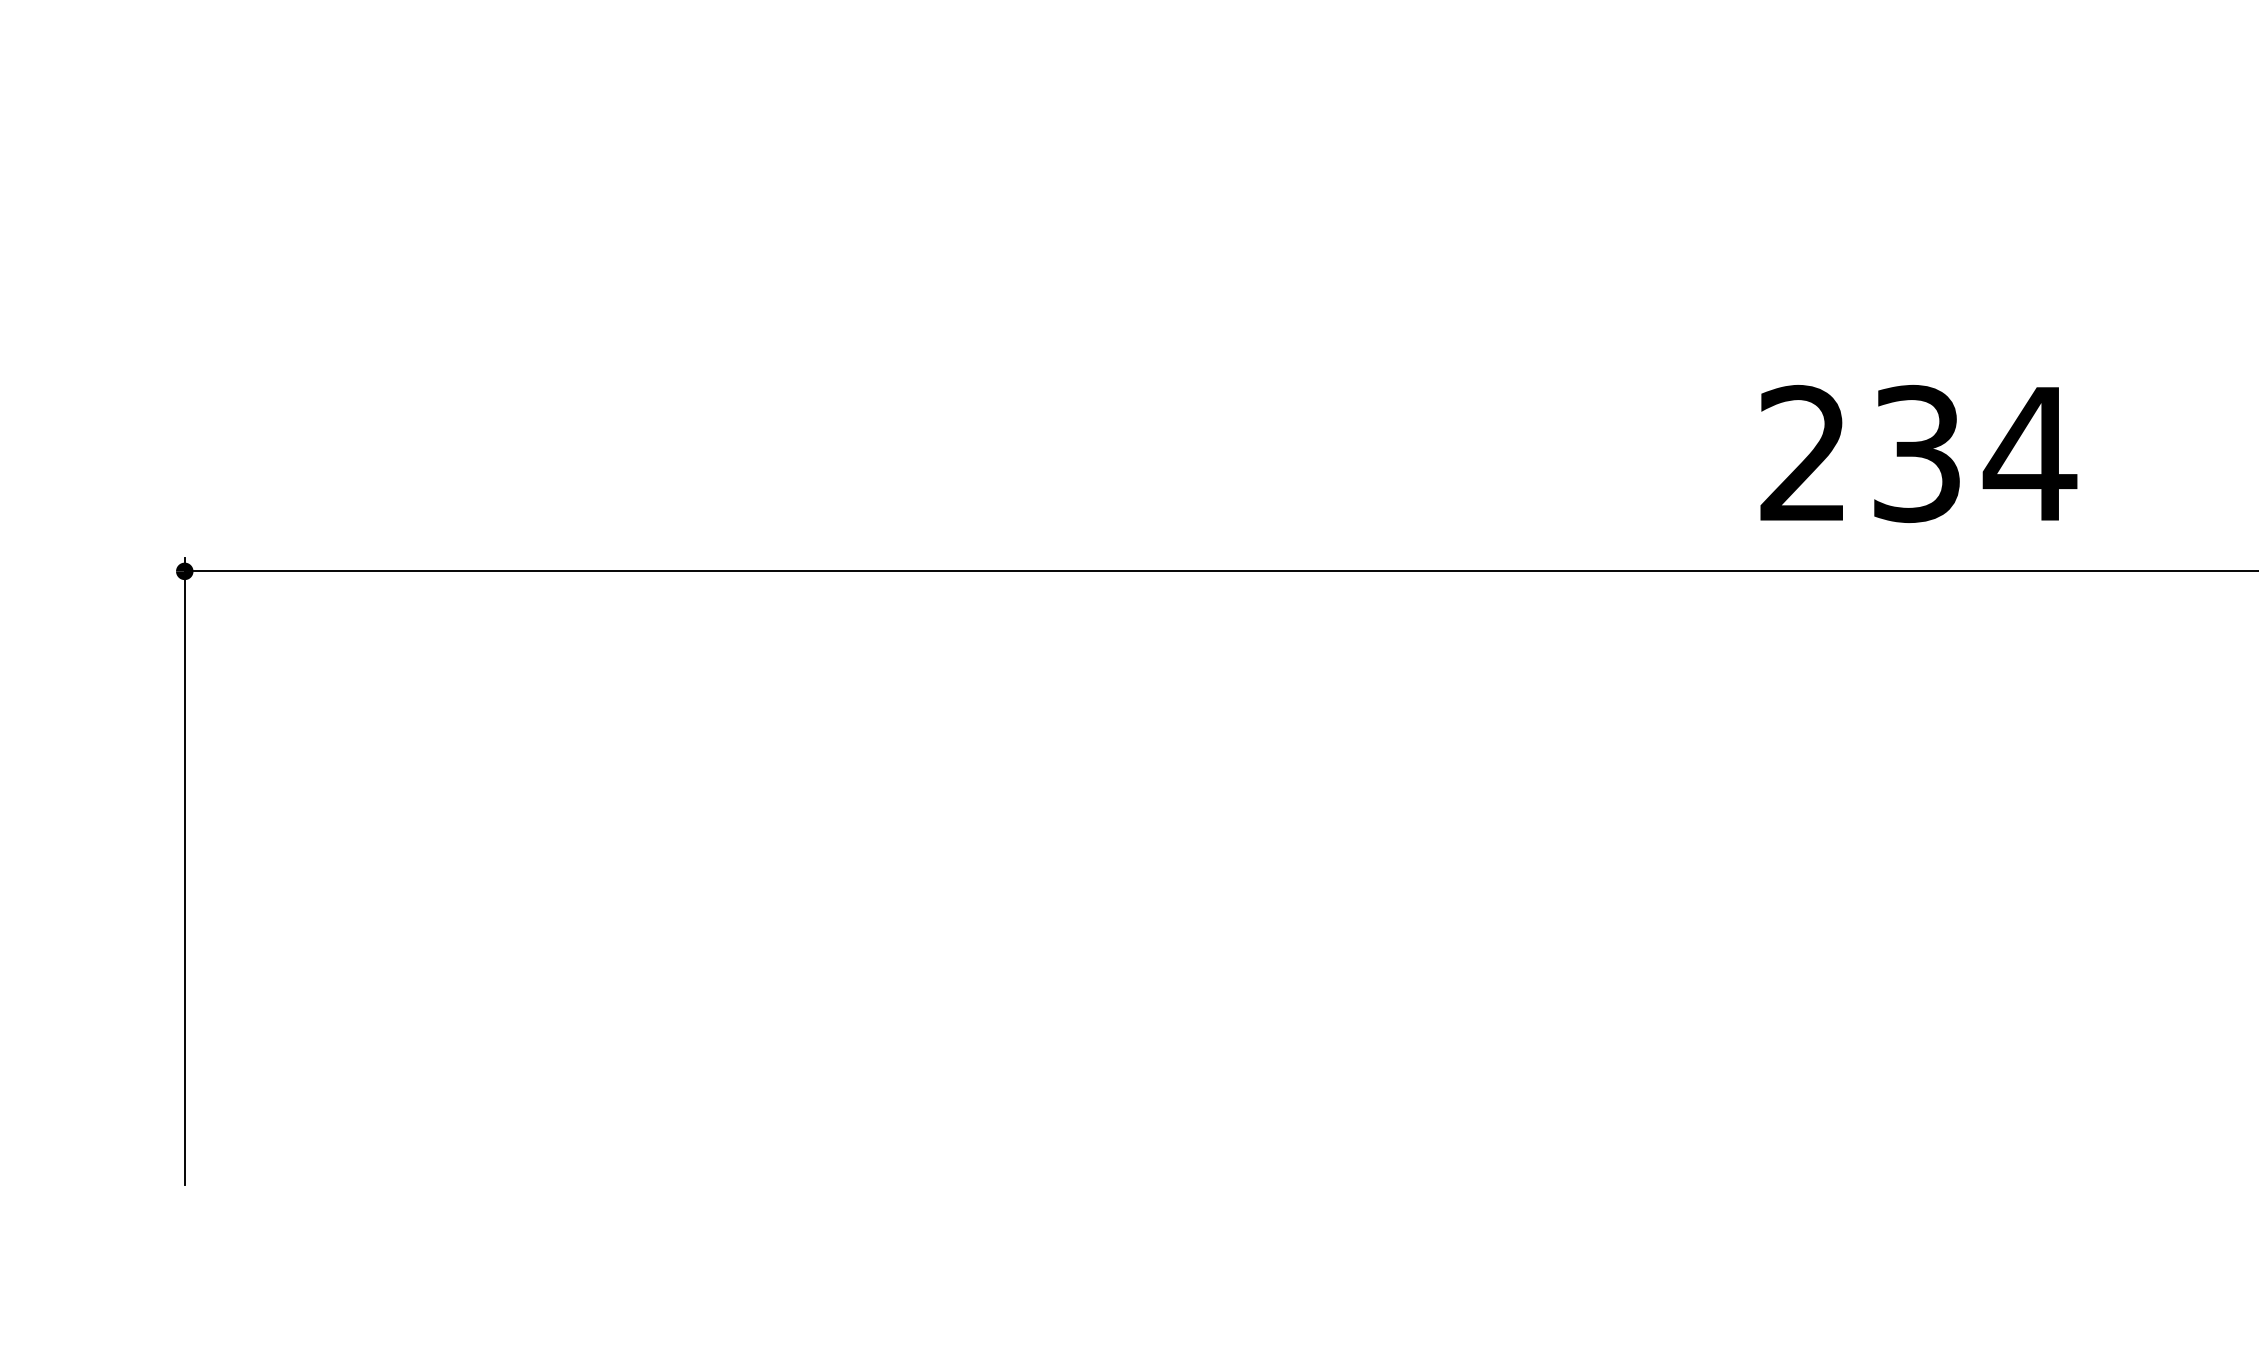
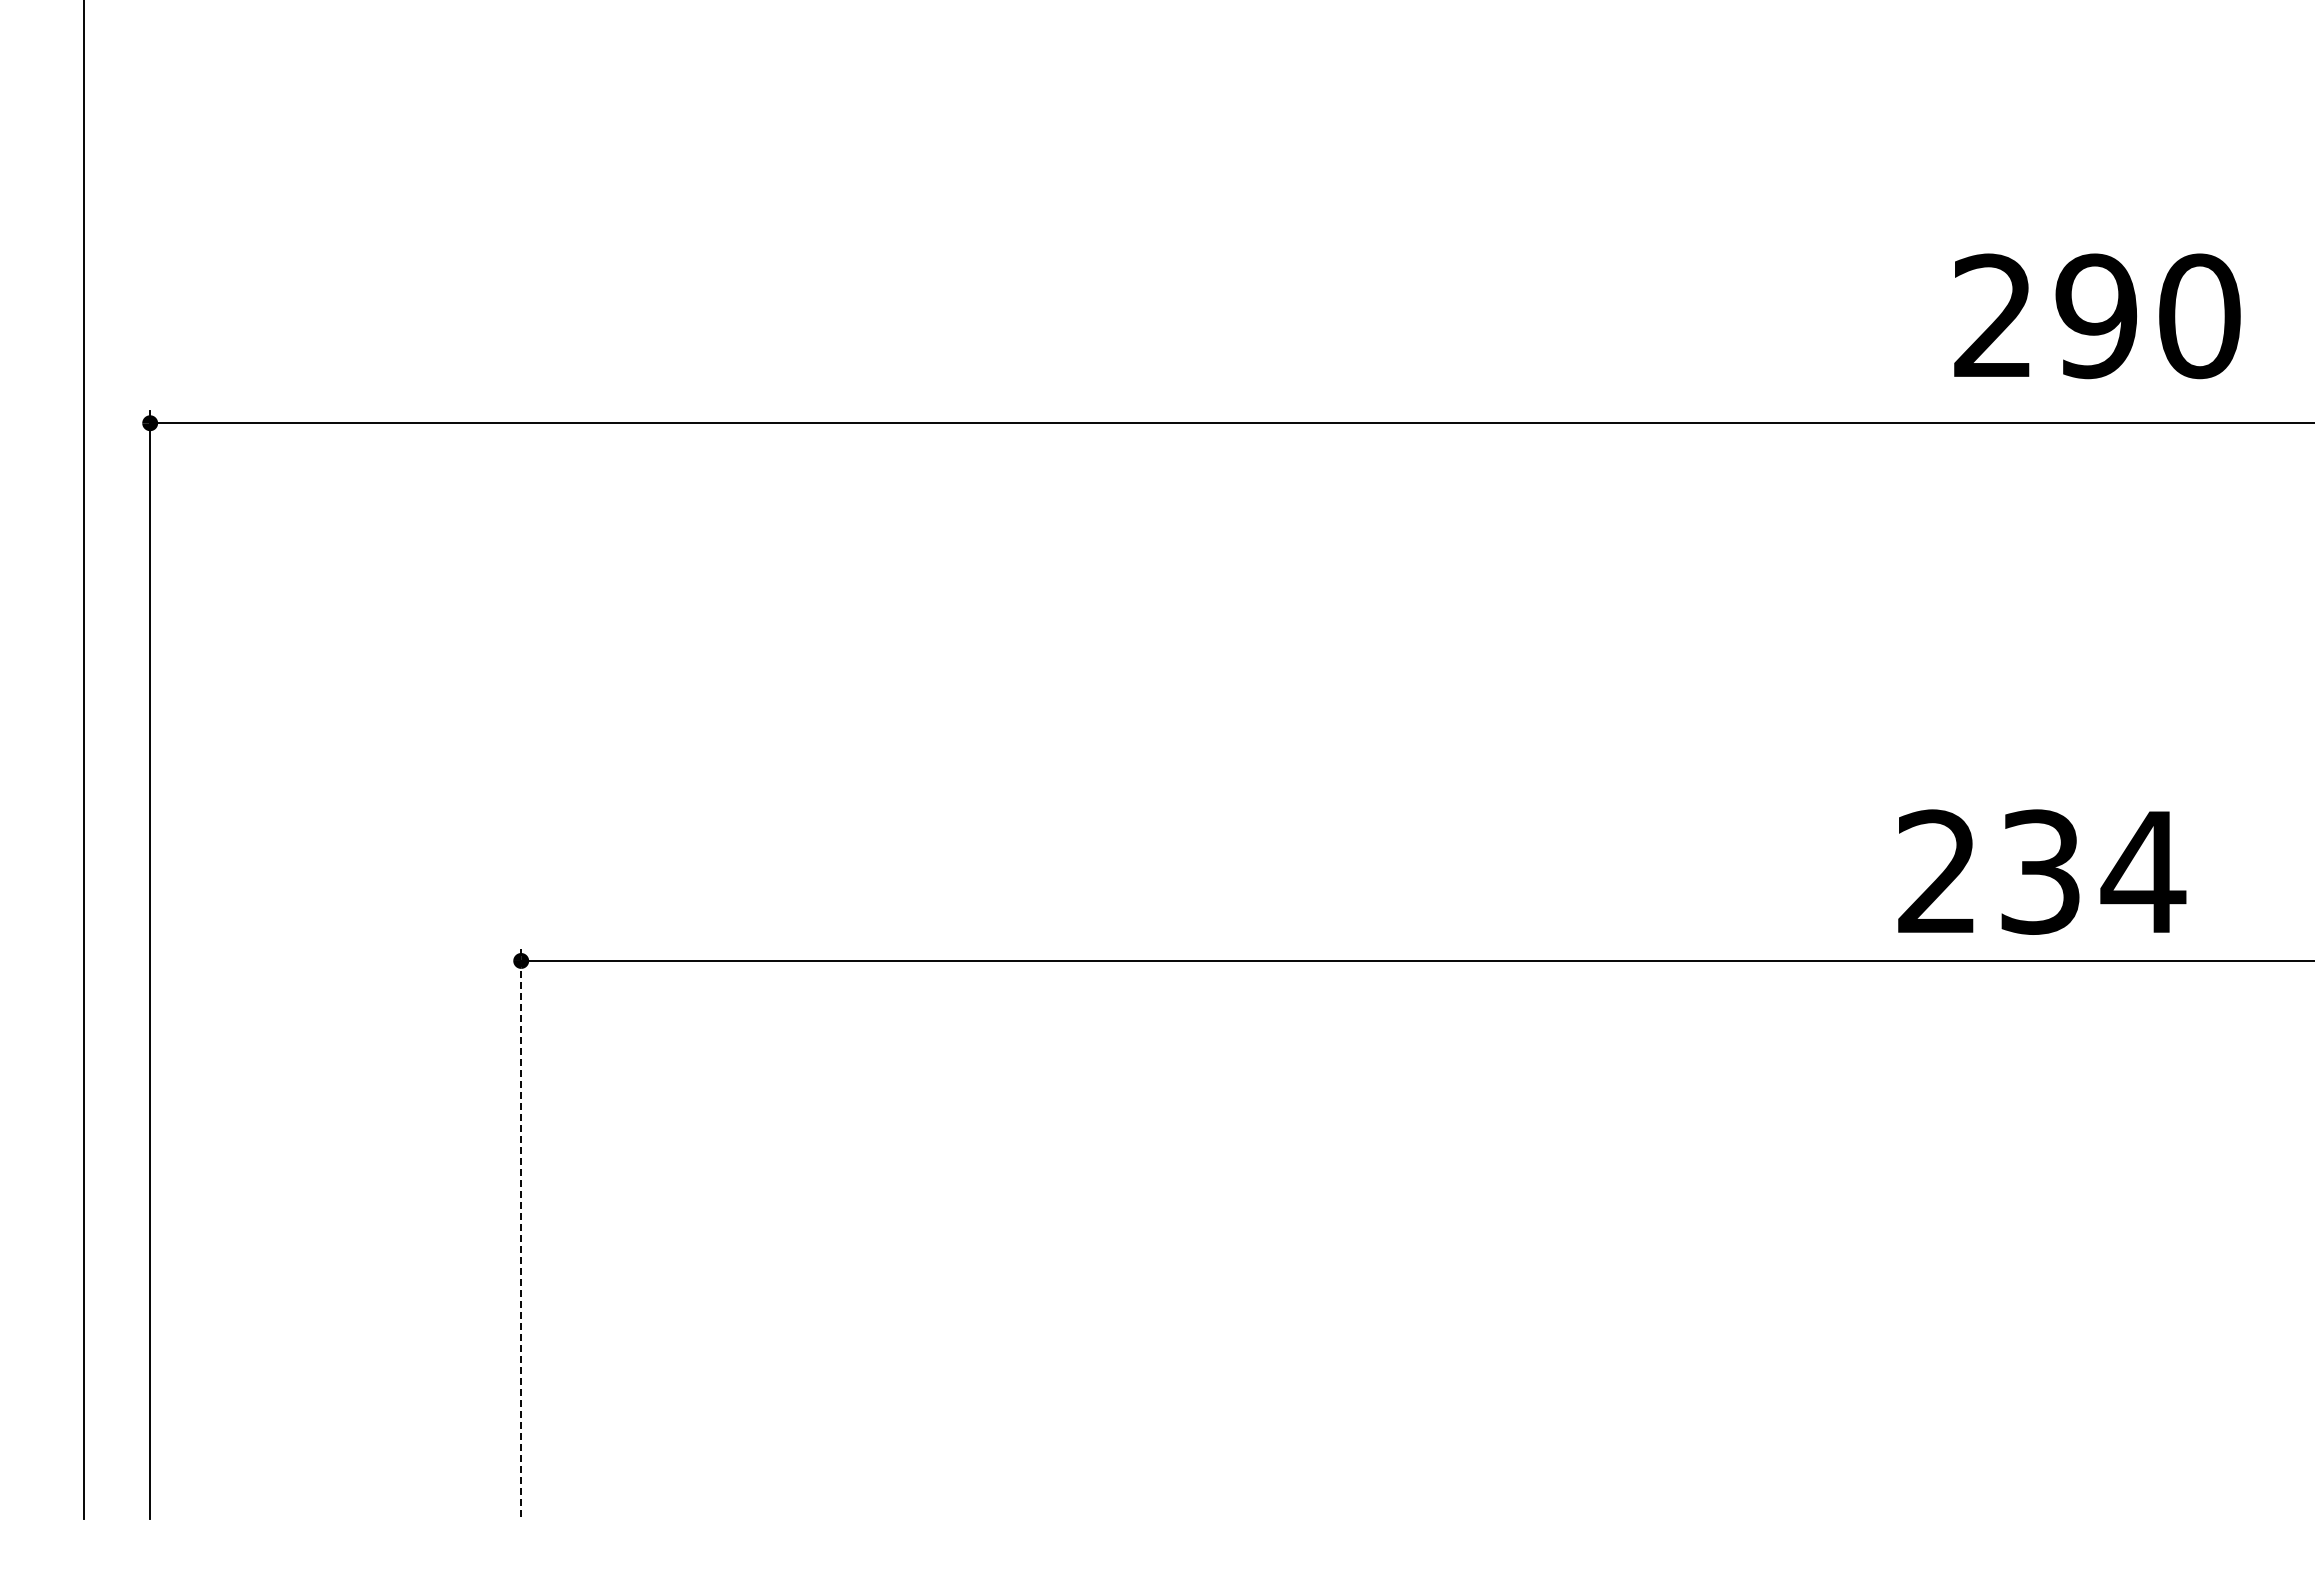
text: (1919, 453) -> (2042, 871), moved
line: (185, 872) -> (521, 1234), solid -> dashed

